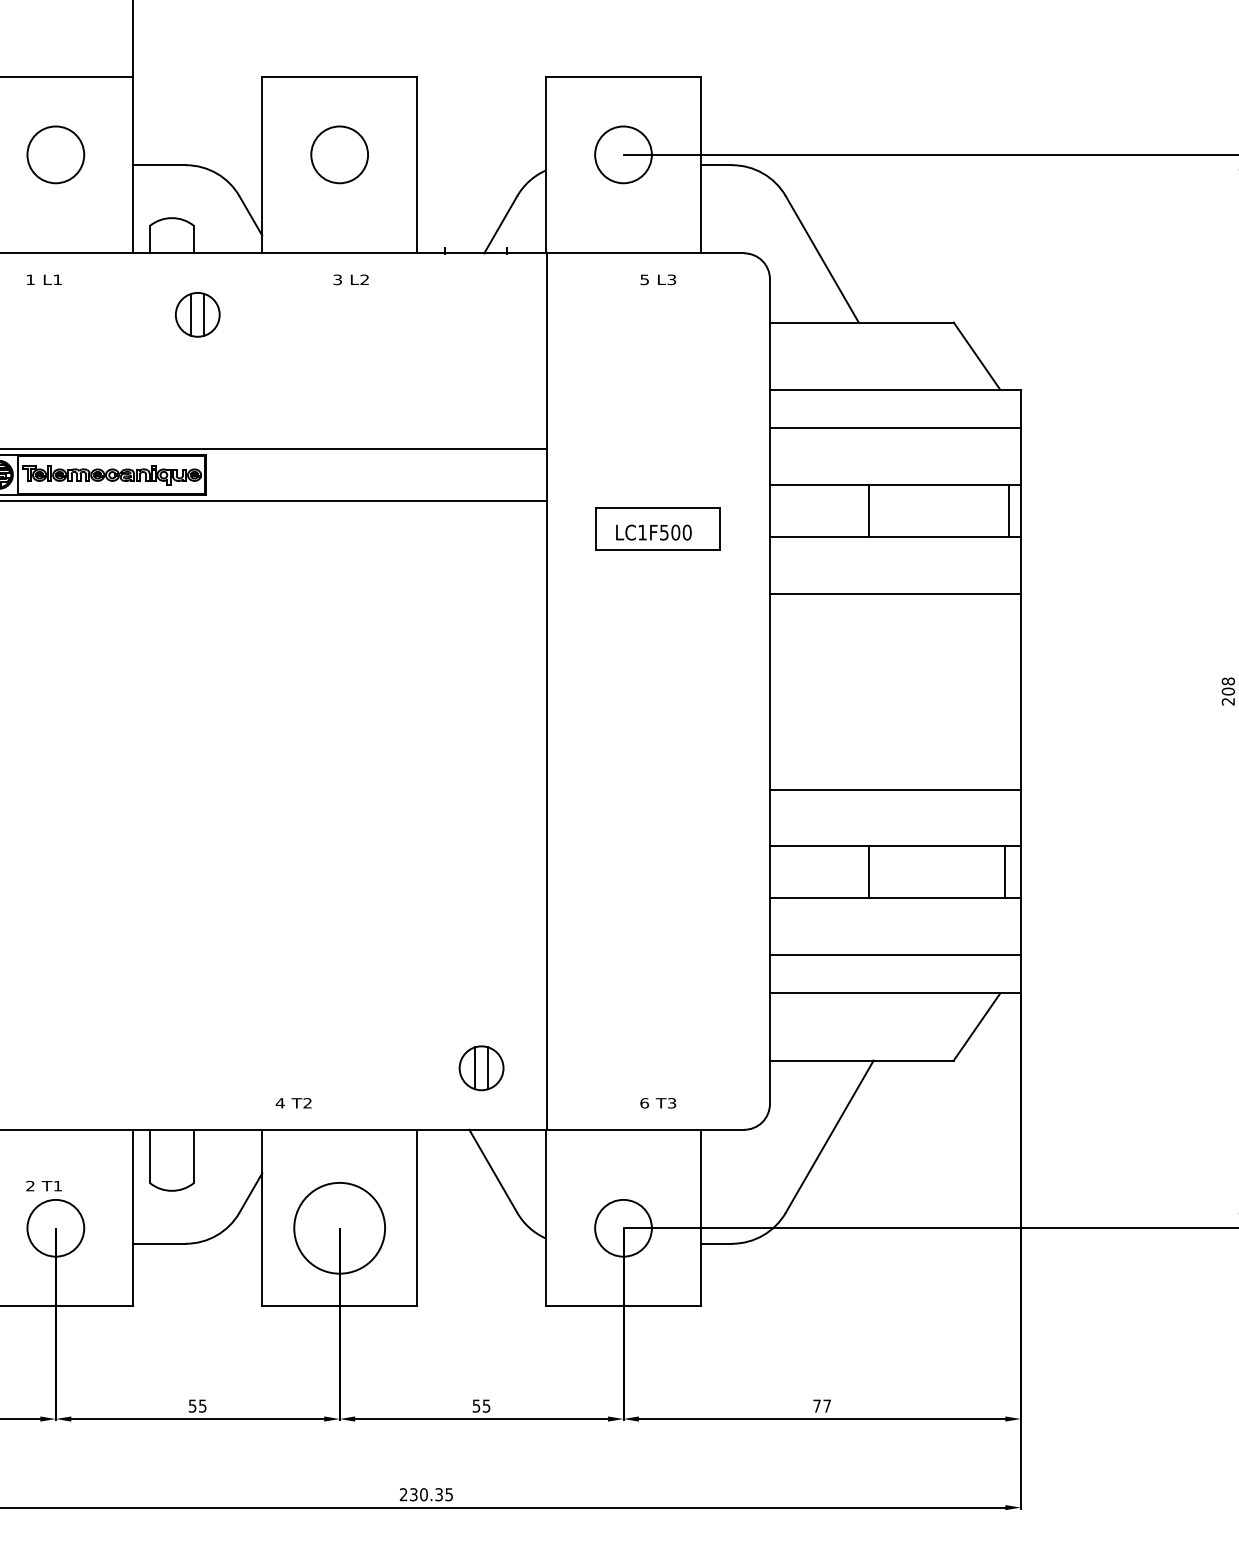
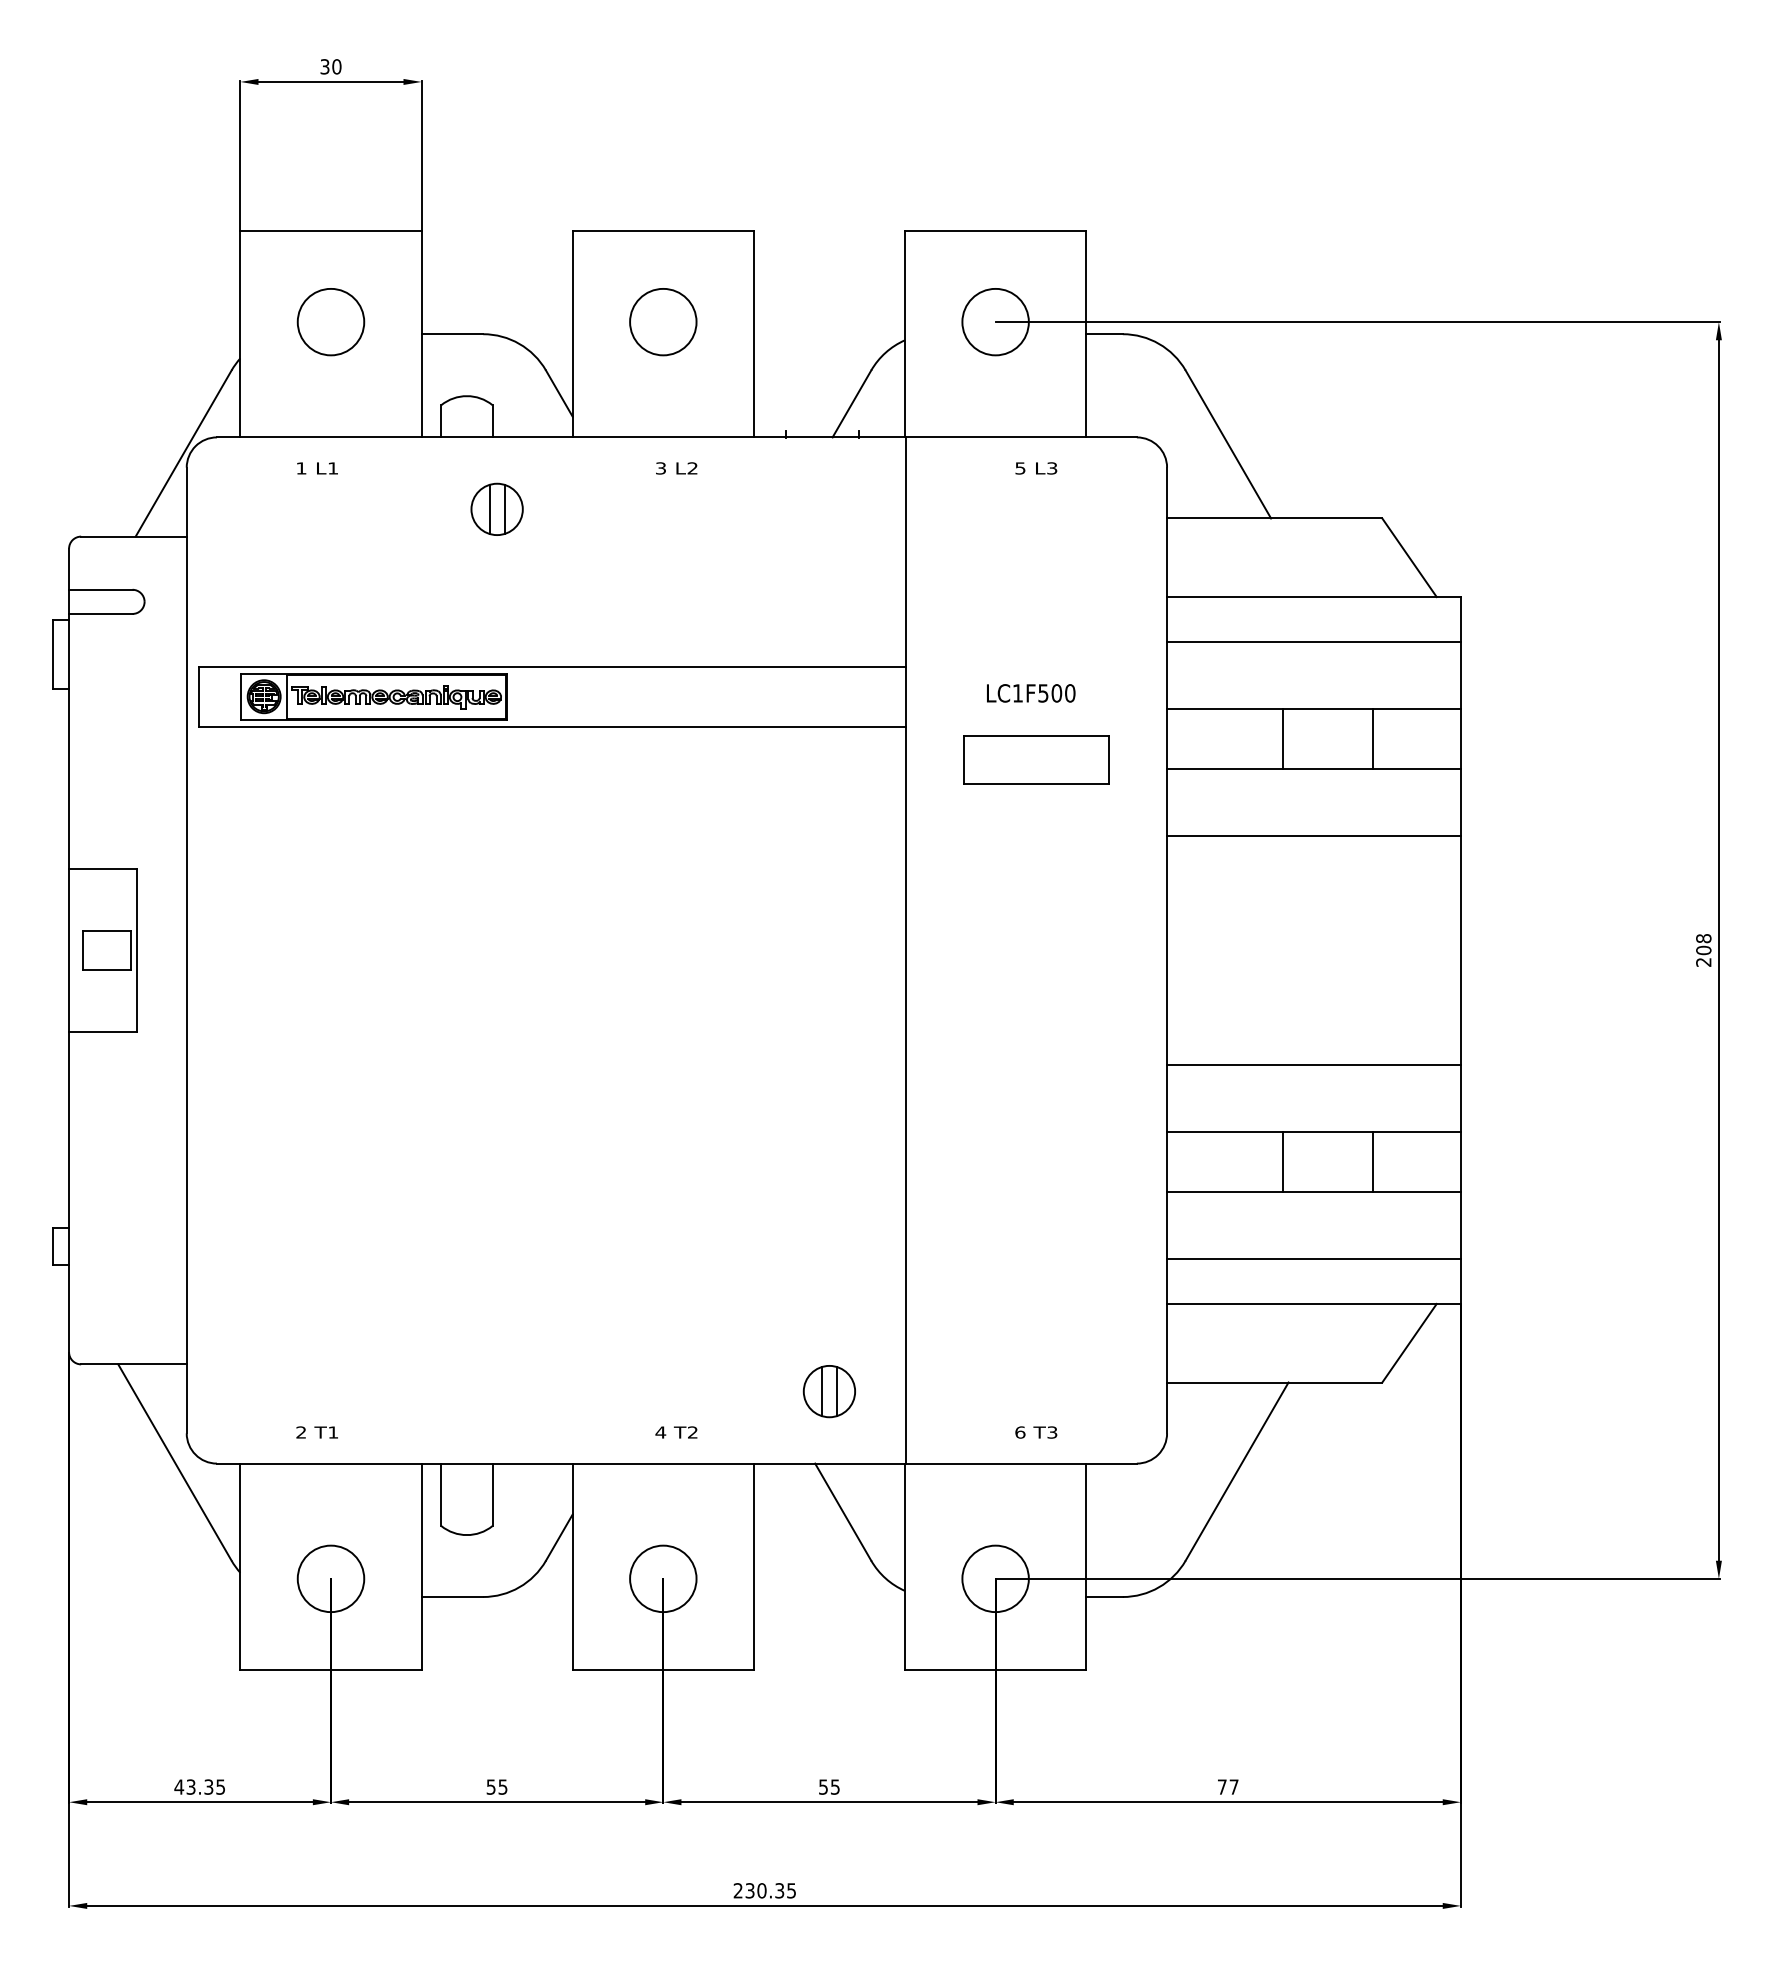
line: (1009, 510) -> (1373, 738), moved
text: (654, 532) -> (1031, 693), moved
line: (1005, 871) -> (1373, 1161), moved
text: (293, 1103) -> (676, 1432), moved
text: (43, 1186) -> (316, 1432), moved
circle: (339, 1227) -> (663, 1578), size x0.62

